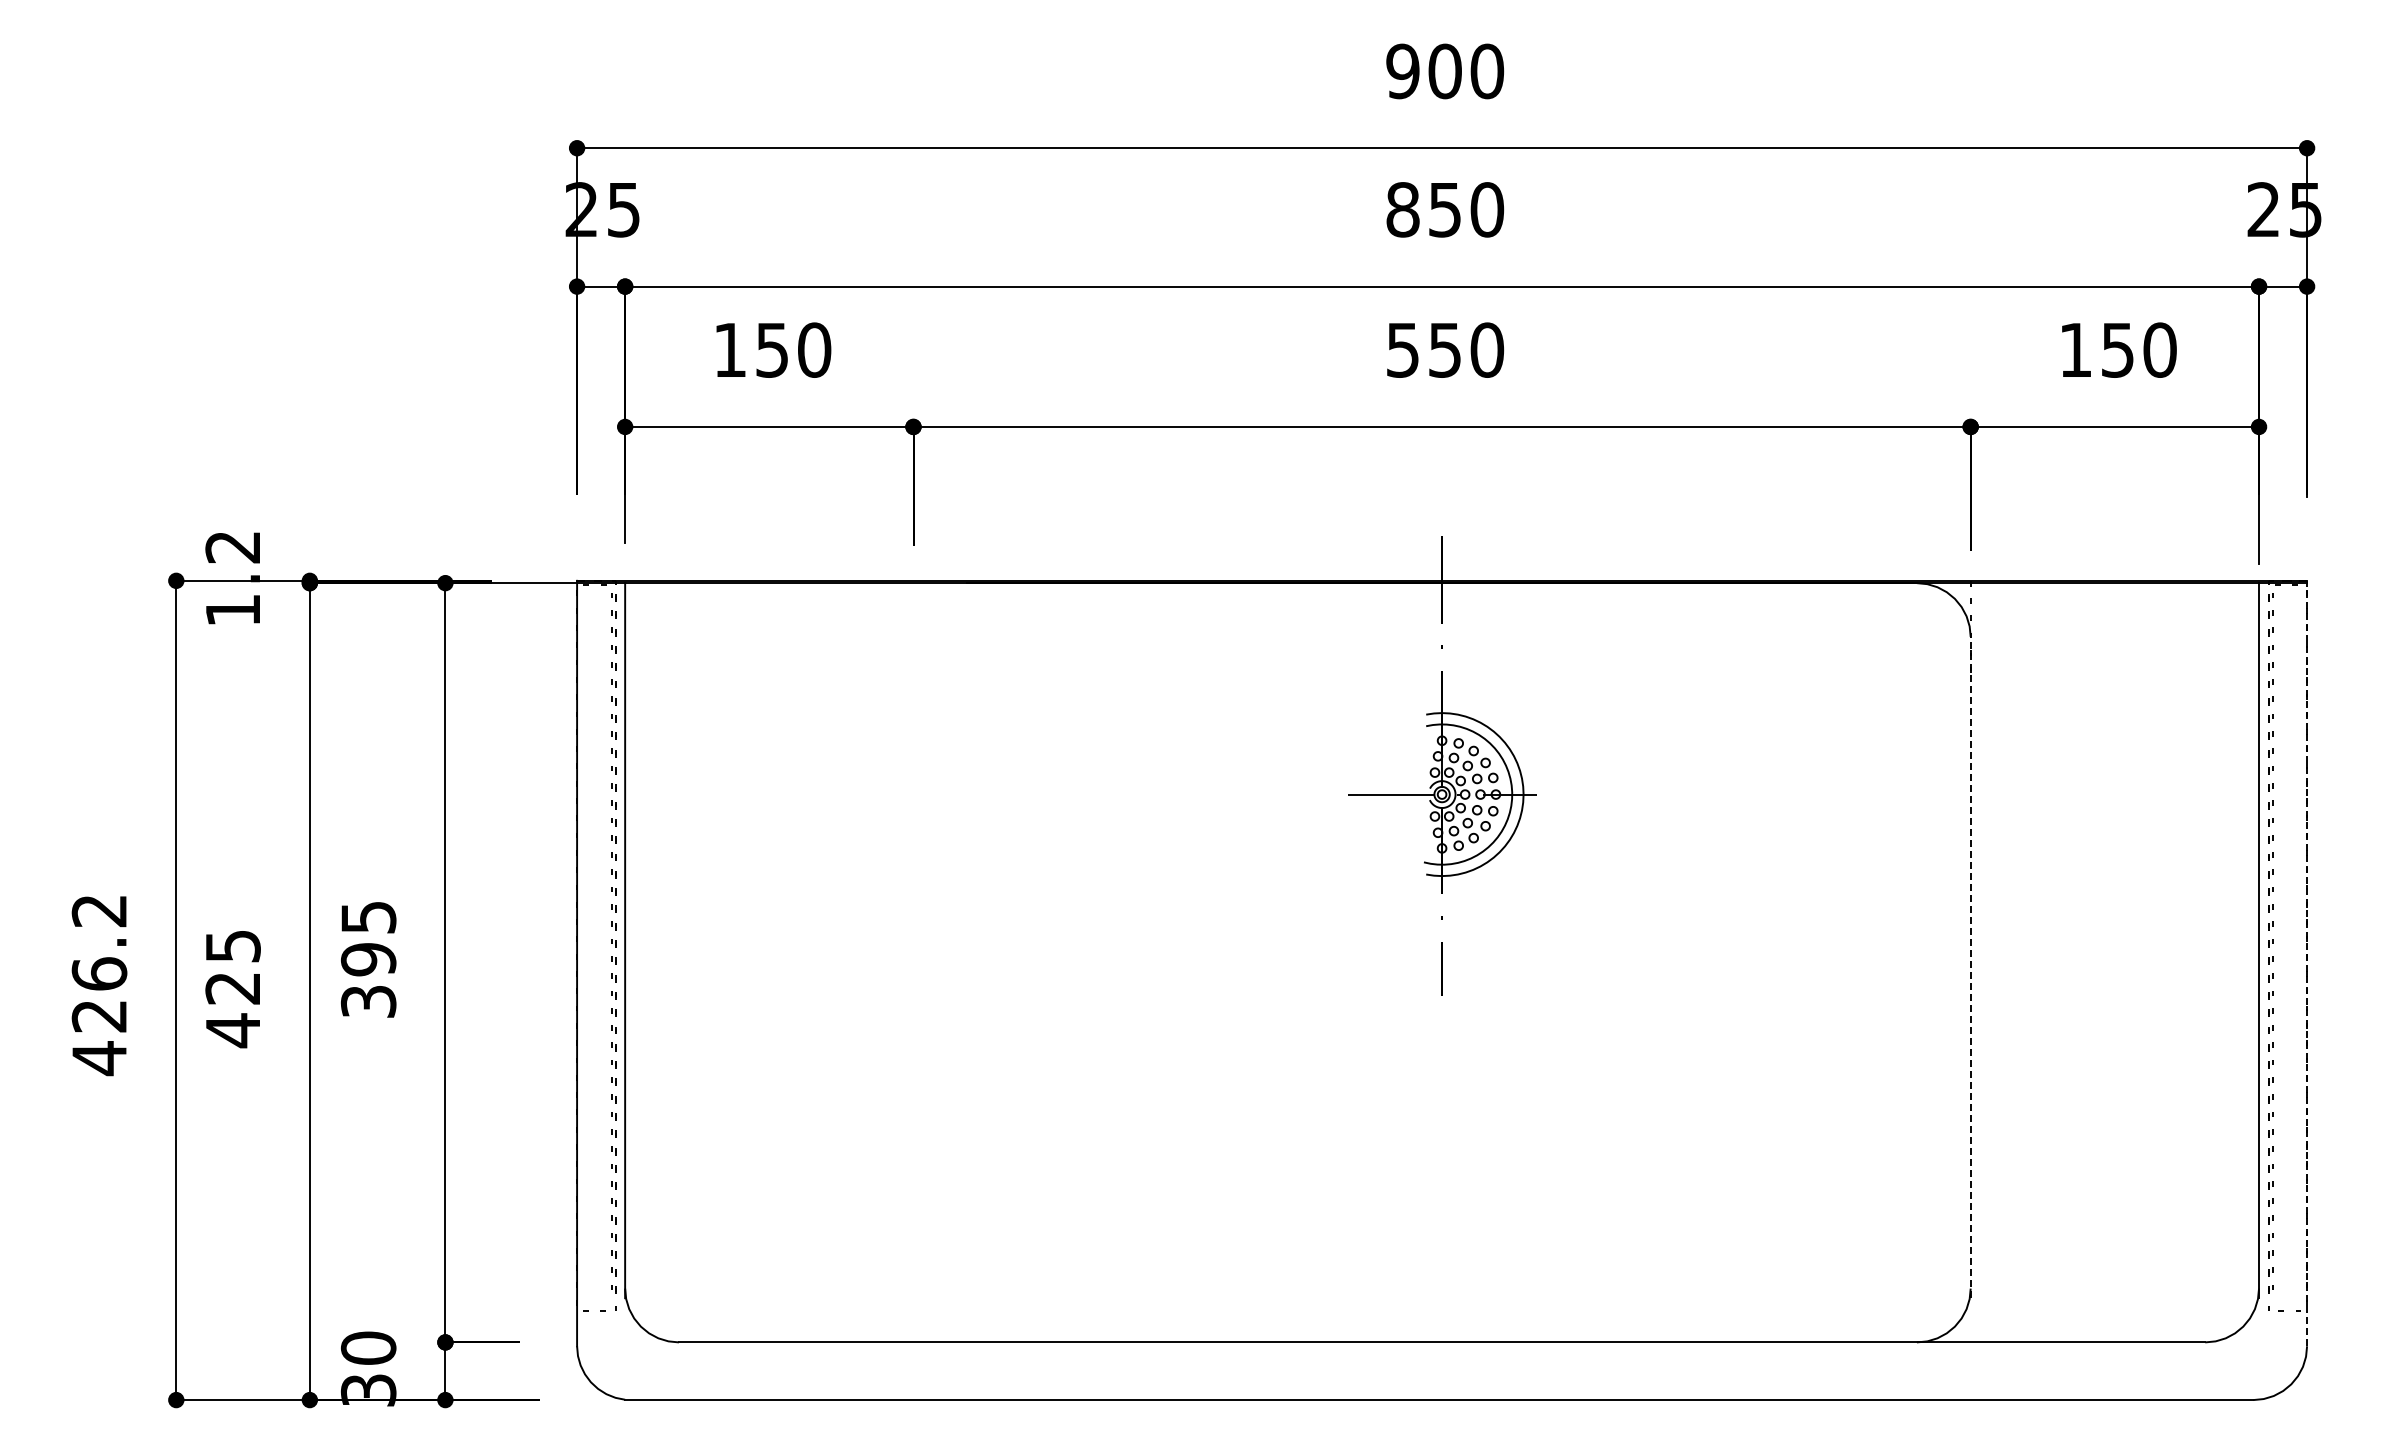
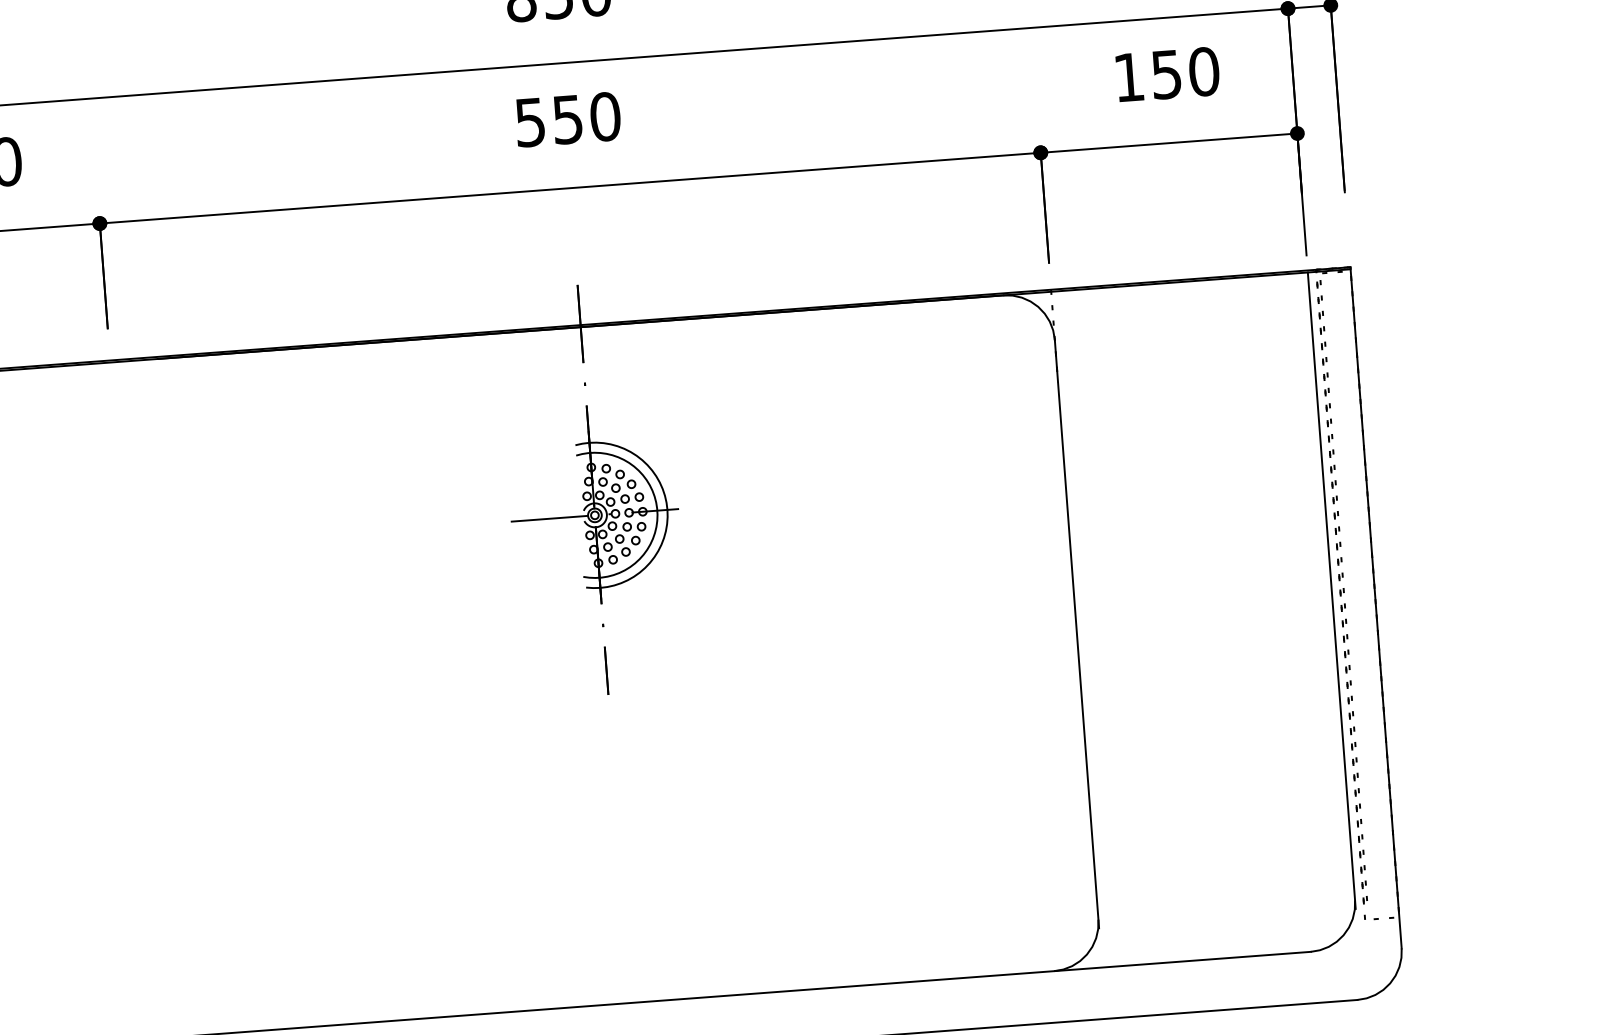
line: (2307, 963) -> (1376, 607), dashed -> solid
line: (1970, 967) -> (1076, 633), dashed -> solid

